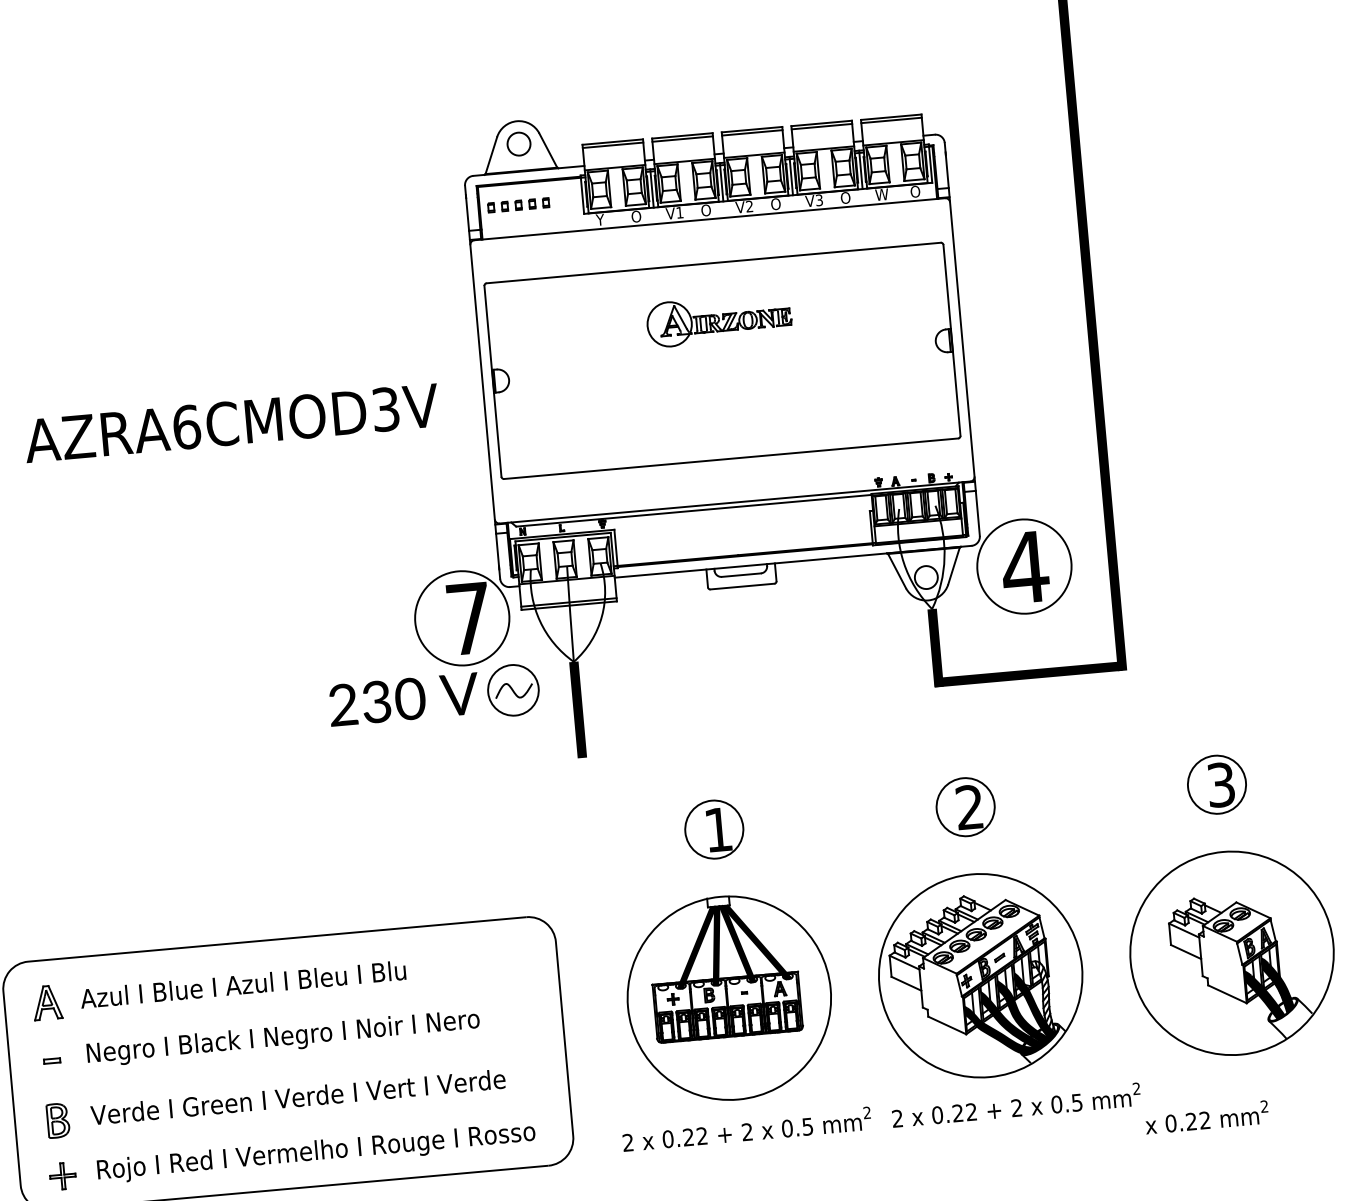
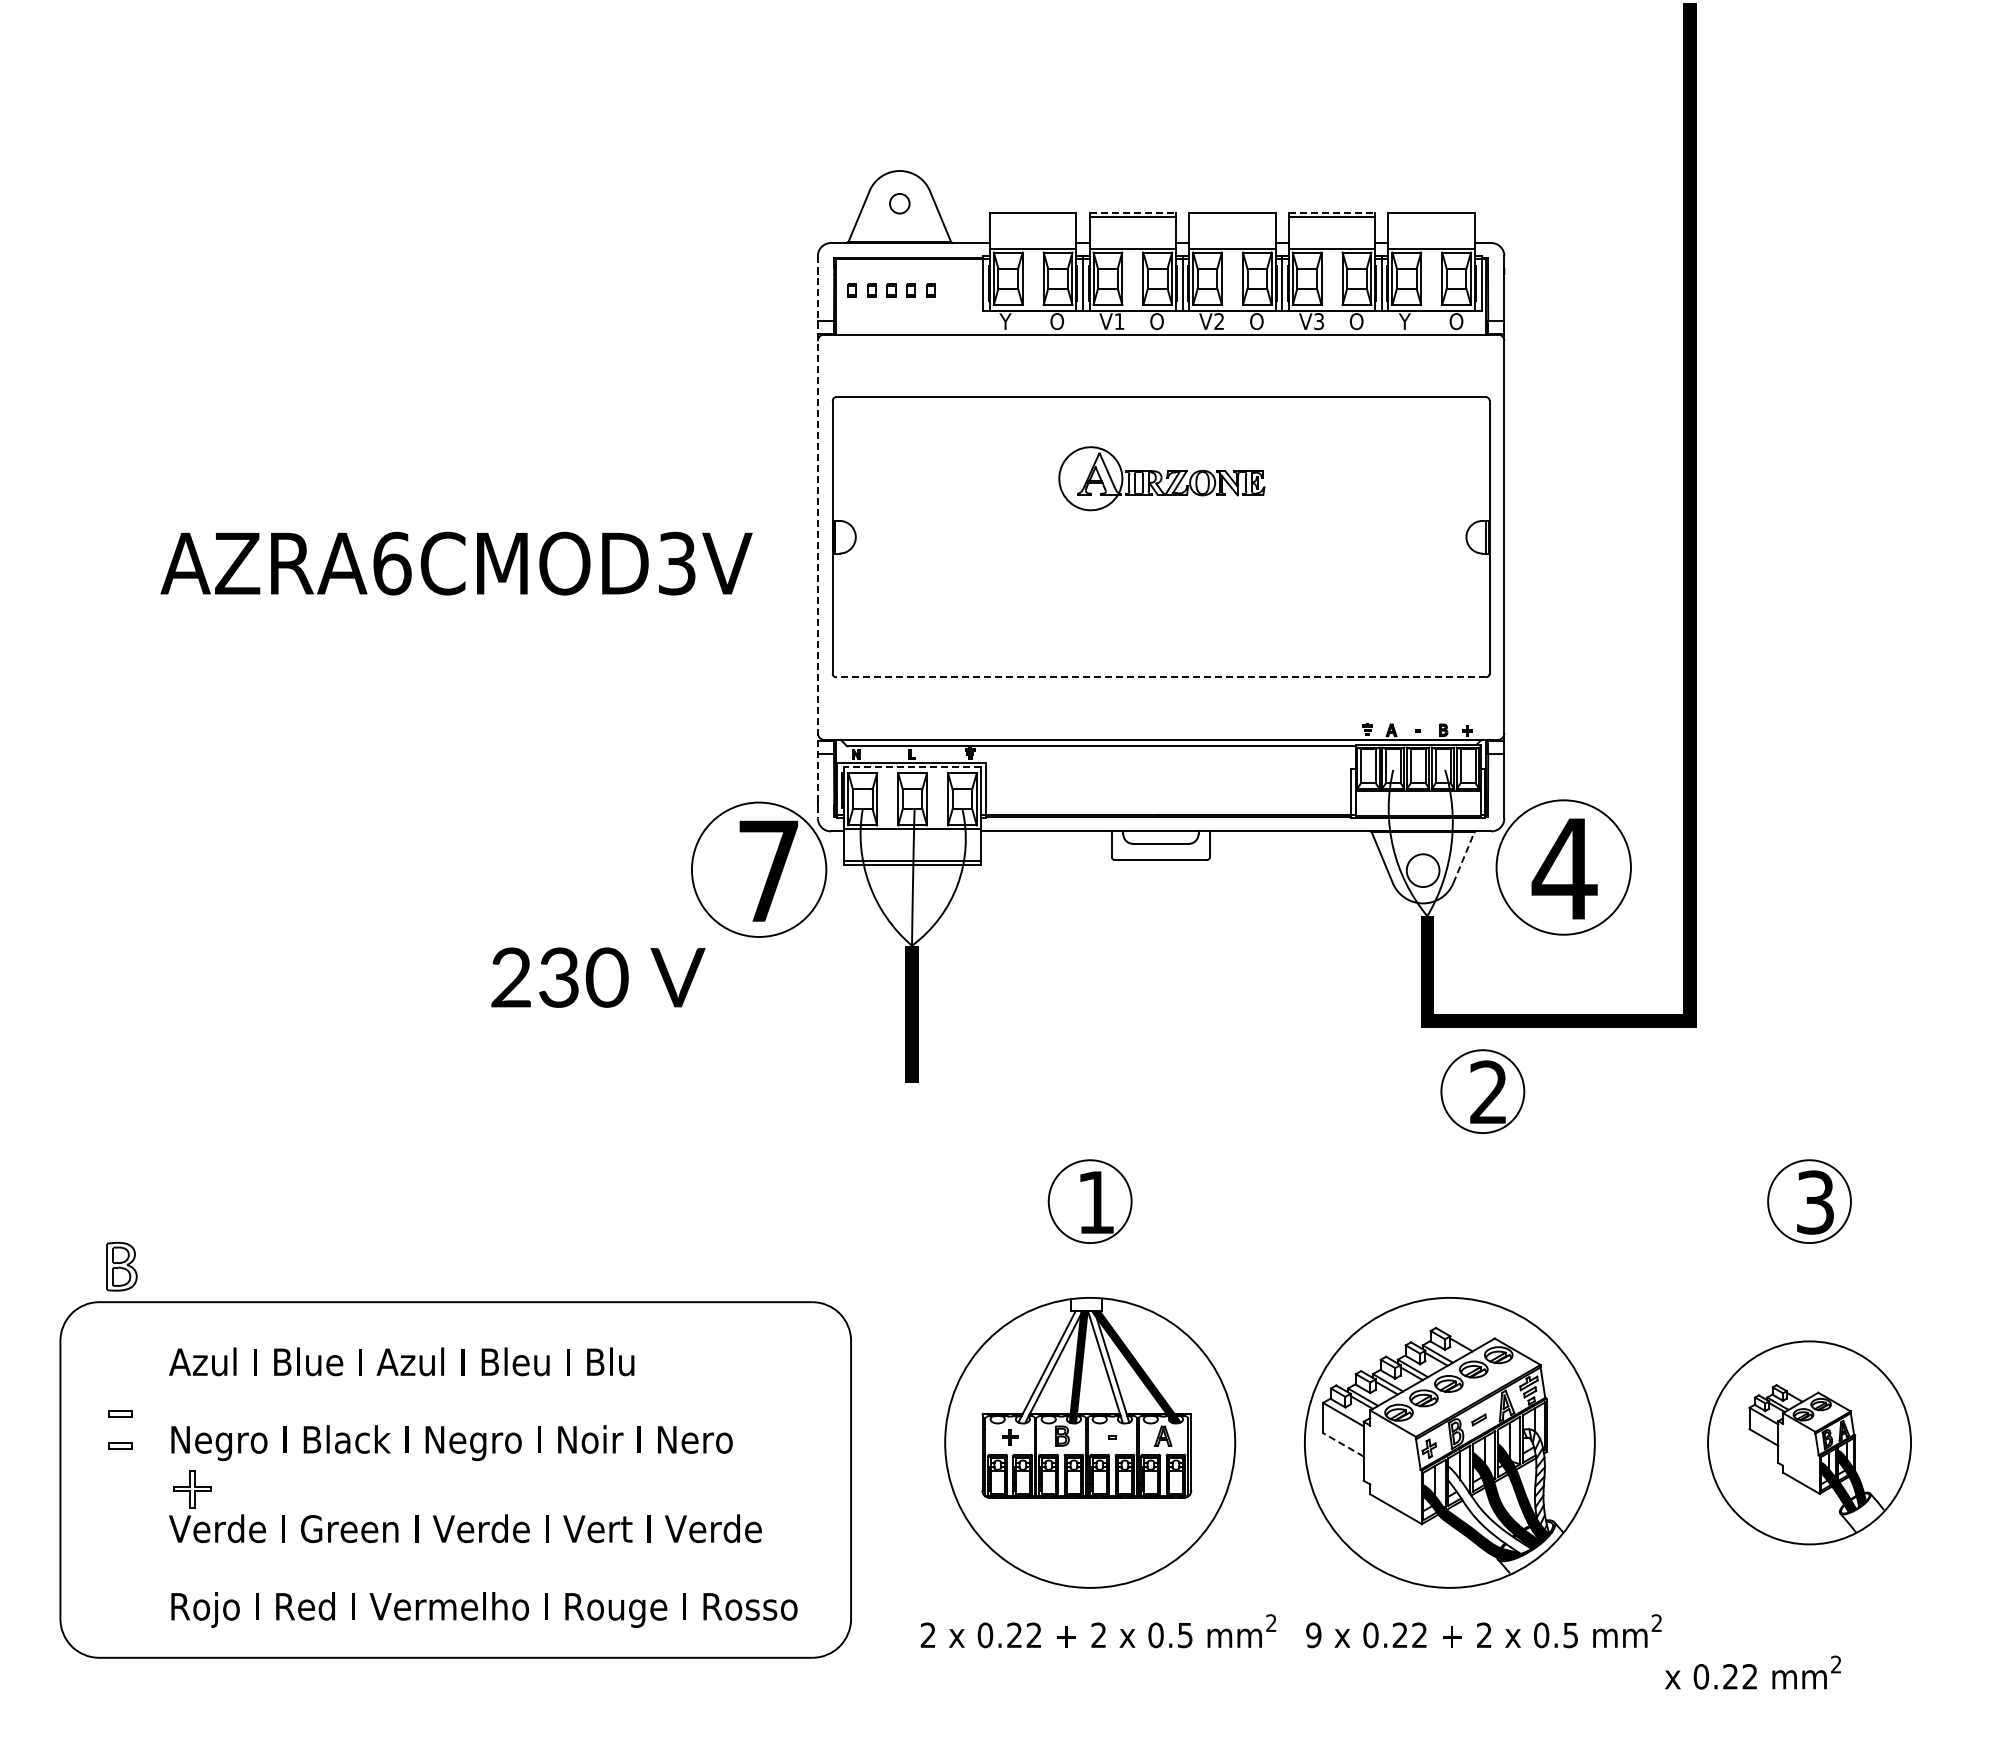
line: (891, 120) -> (1431, 217), removed
line: (821, 123) -> (1332, 212), solid -> dashed
line: (752, 132) -> (1232, 217), removed
line: (682, 135) -> (1133, 212), solid -> dashed
circle: (518, 143) -> (899, 203), size x0.6
line: (612, 145) -> (1032, 217), removed
text: (881, 194) -> (1407, 321), W -> Y
line: (482, 382) -> (817, 537), solid -> dashed
line: (731, 458) -> (1161, 677), solid -> dashed
line: (563, 537) -> (912, 767), solid -> dashed
line: (953, 565) -> (1463, 857), solid -> dashed
part: (513, 690) -> (822, 978), removed
text: (404, 699) -> (598, 977), moved
part: (965, 807) -> (1482, 1091), moved
fill: (737, 944) -> (1108, 1367), removed
fill: (696, 948) -> (1049, 1367), removed
part: (1232, 953) -> (1809, 1442), size x0.7
line: (906, 983) -> (1343, 1444), solid -> dashed
part: (47, 1002) -> (121, 1362), removed
fill: (1012, 1020) -> (1489, 1510), removed
part: (49, 1038) -> (120, 1413), added
text: (897, 1118) -> (1313, 1635), 2 -> 9
part: (57, 1120) -> (121, 1266), moved
part: (62, 1176) -> (192, 1489), moved

